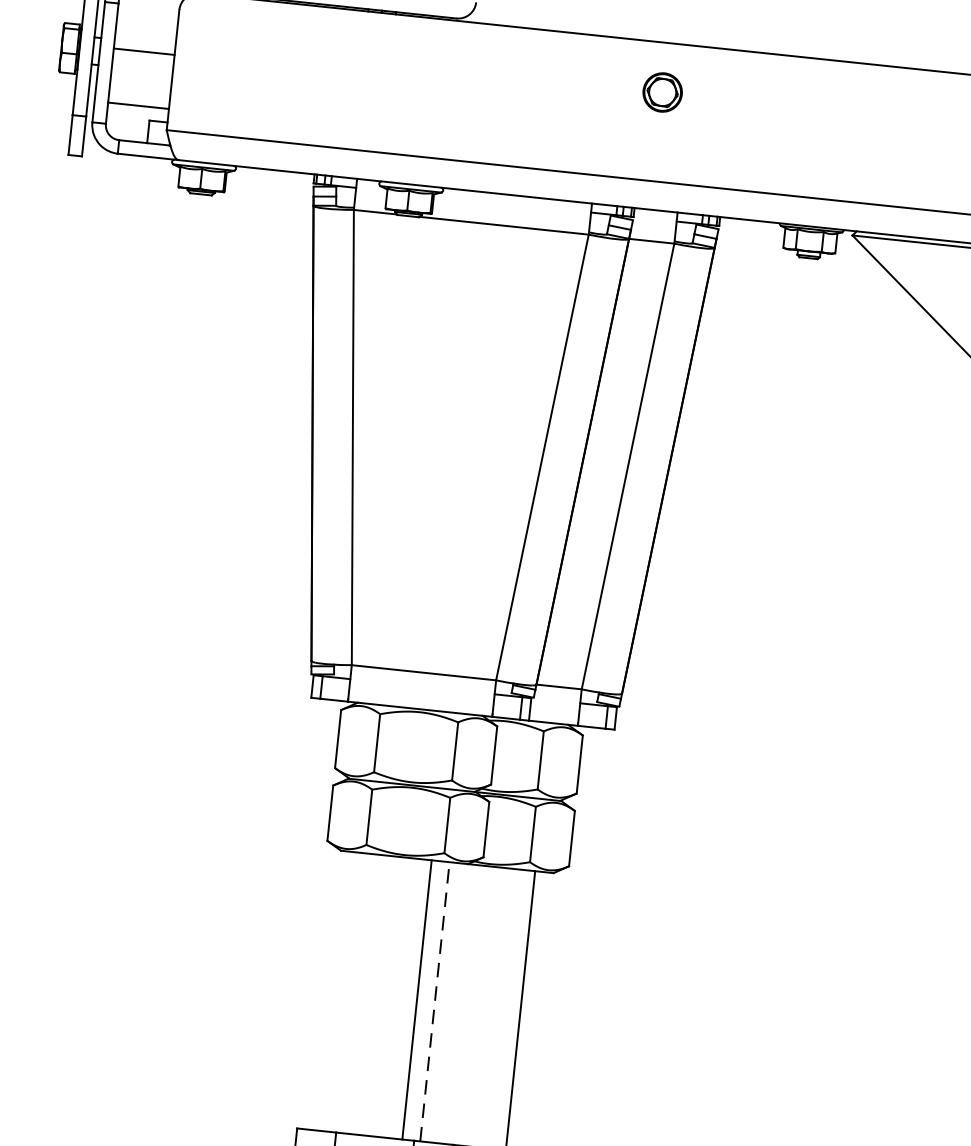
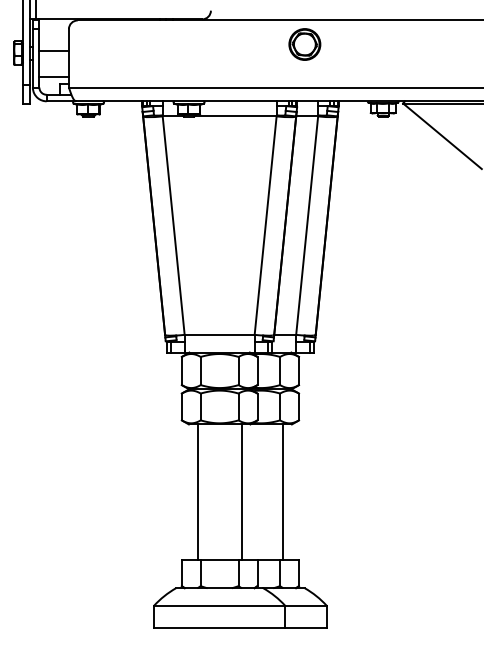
part: (661, 92) -> (304, 44), size x1.67
line: (416, 998) -> (197, 491), moved
line: (434, 1002) -> (241, 492), dashed -> solid

